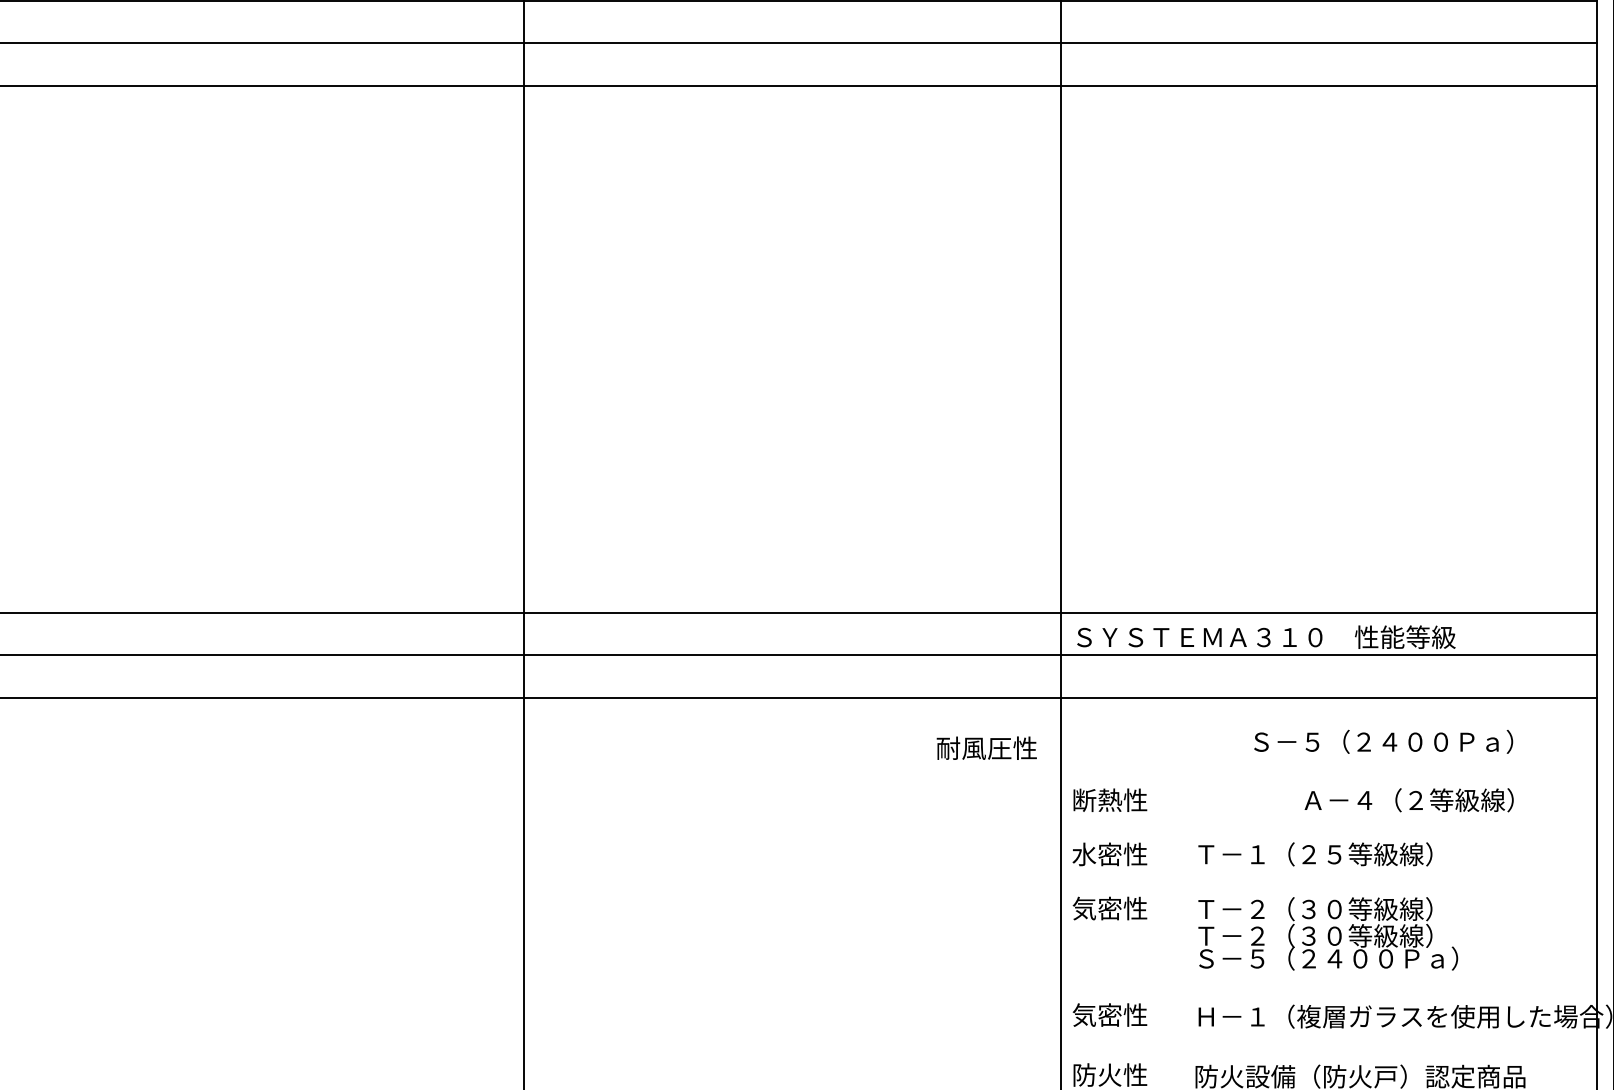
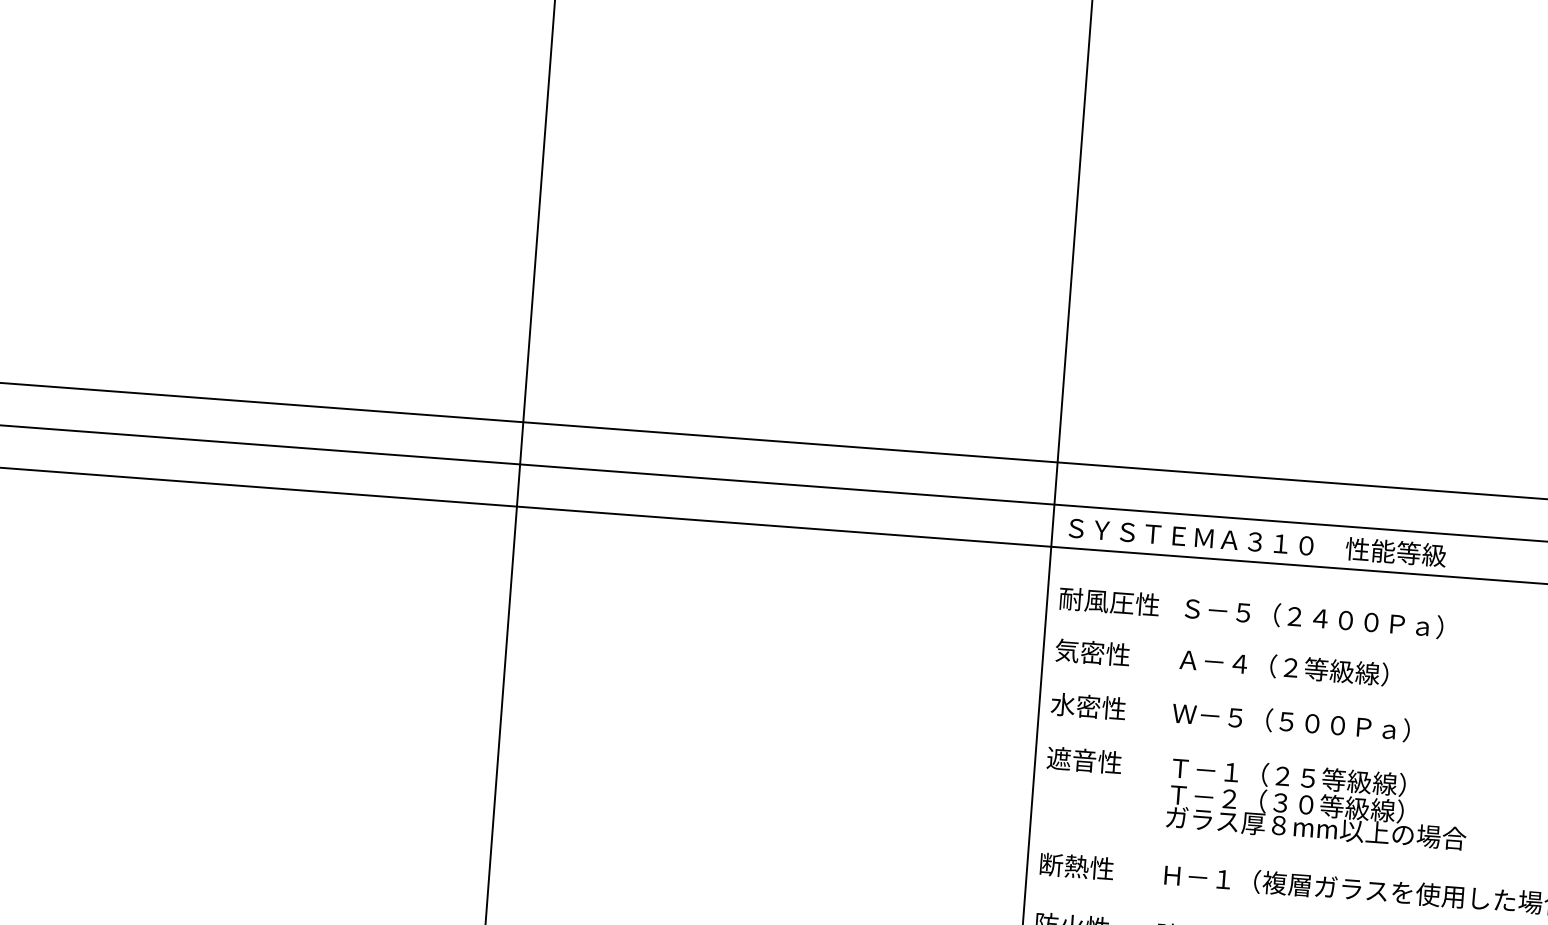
text: (1266, 636) -> (1257, 541), moved
text: (1383, 741) -> (1314, 617), moved
text: (986, 747) -> (1109, 601), moved
text: (1097, 800) -> (1080, 651), 断熱性 -> 気密性
text: (1408, 800) -> (1283, 667), moved
text: (1308, 854) -> (1286, 721), Ｔ－１（２５等級線） -> Ｗ－５（５００Ｐａ）
text: (1096, 908) -> (1071, 759), 気密性 -> 遮音性
text: (1296, 909) -> (1270, 775), Ｔ－２（３０等級線） -> Ｔ－１（２５等級線）
text: (1346, 958) -> (1316, 827), Ｓ－５（２４００Ｐａ） -> ガラス厚８mm以上の場合
text: (1097, 1014) -> (1064, 865), 気密性 -> 断熱性

